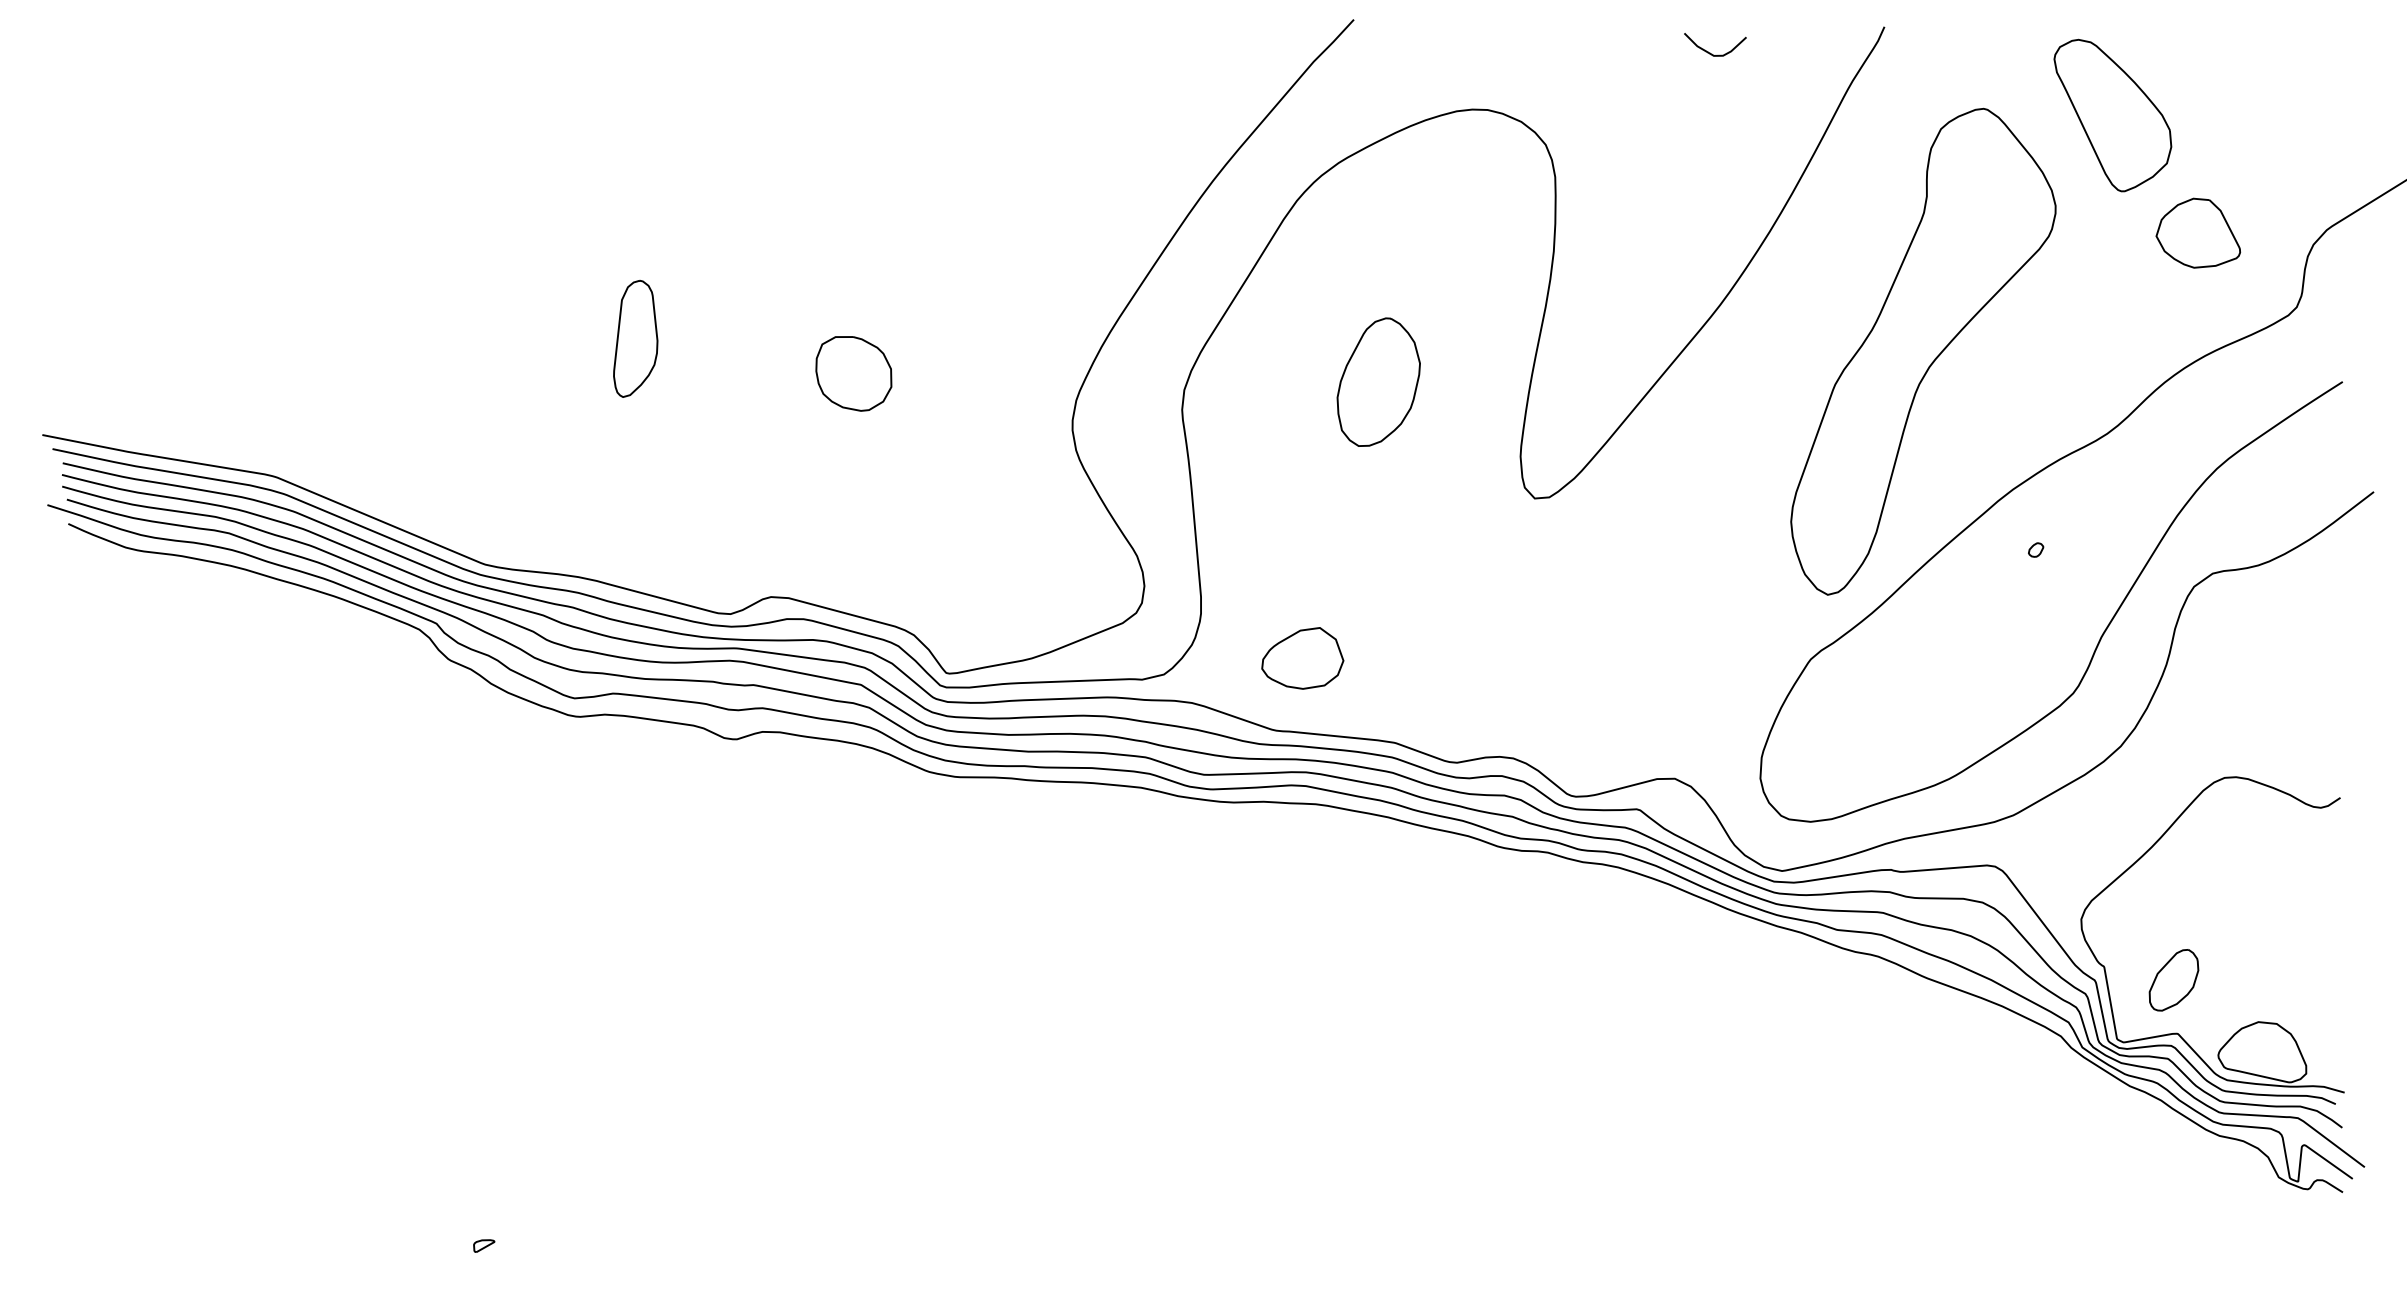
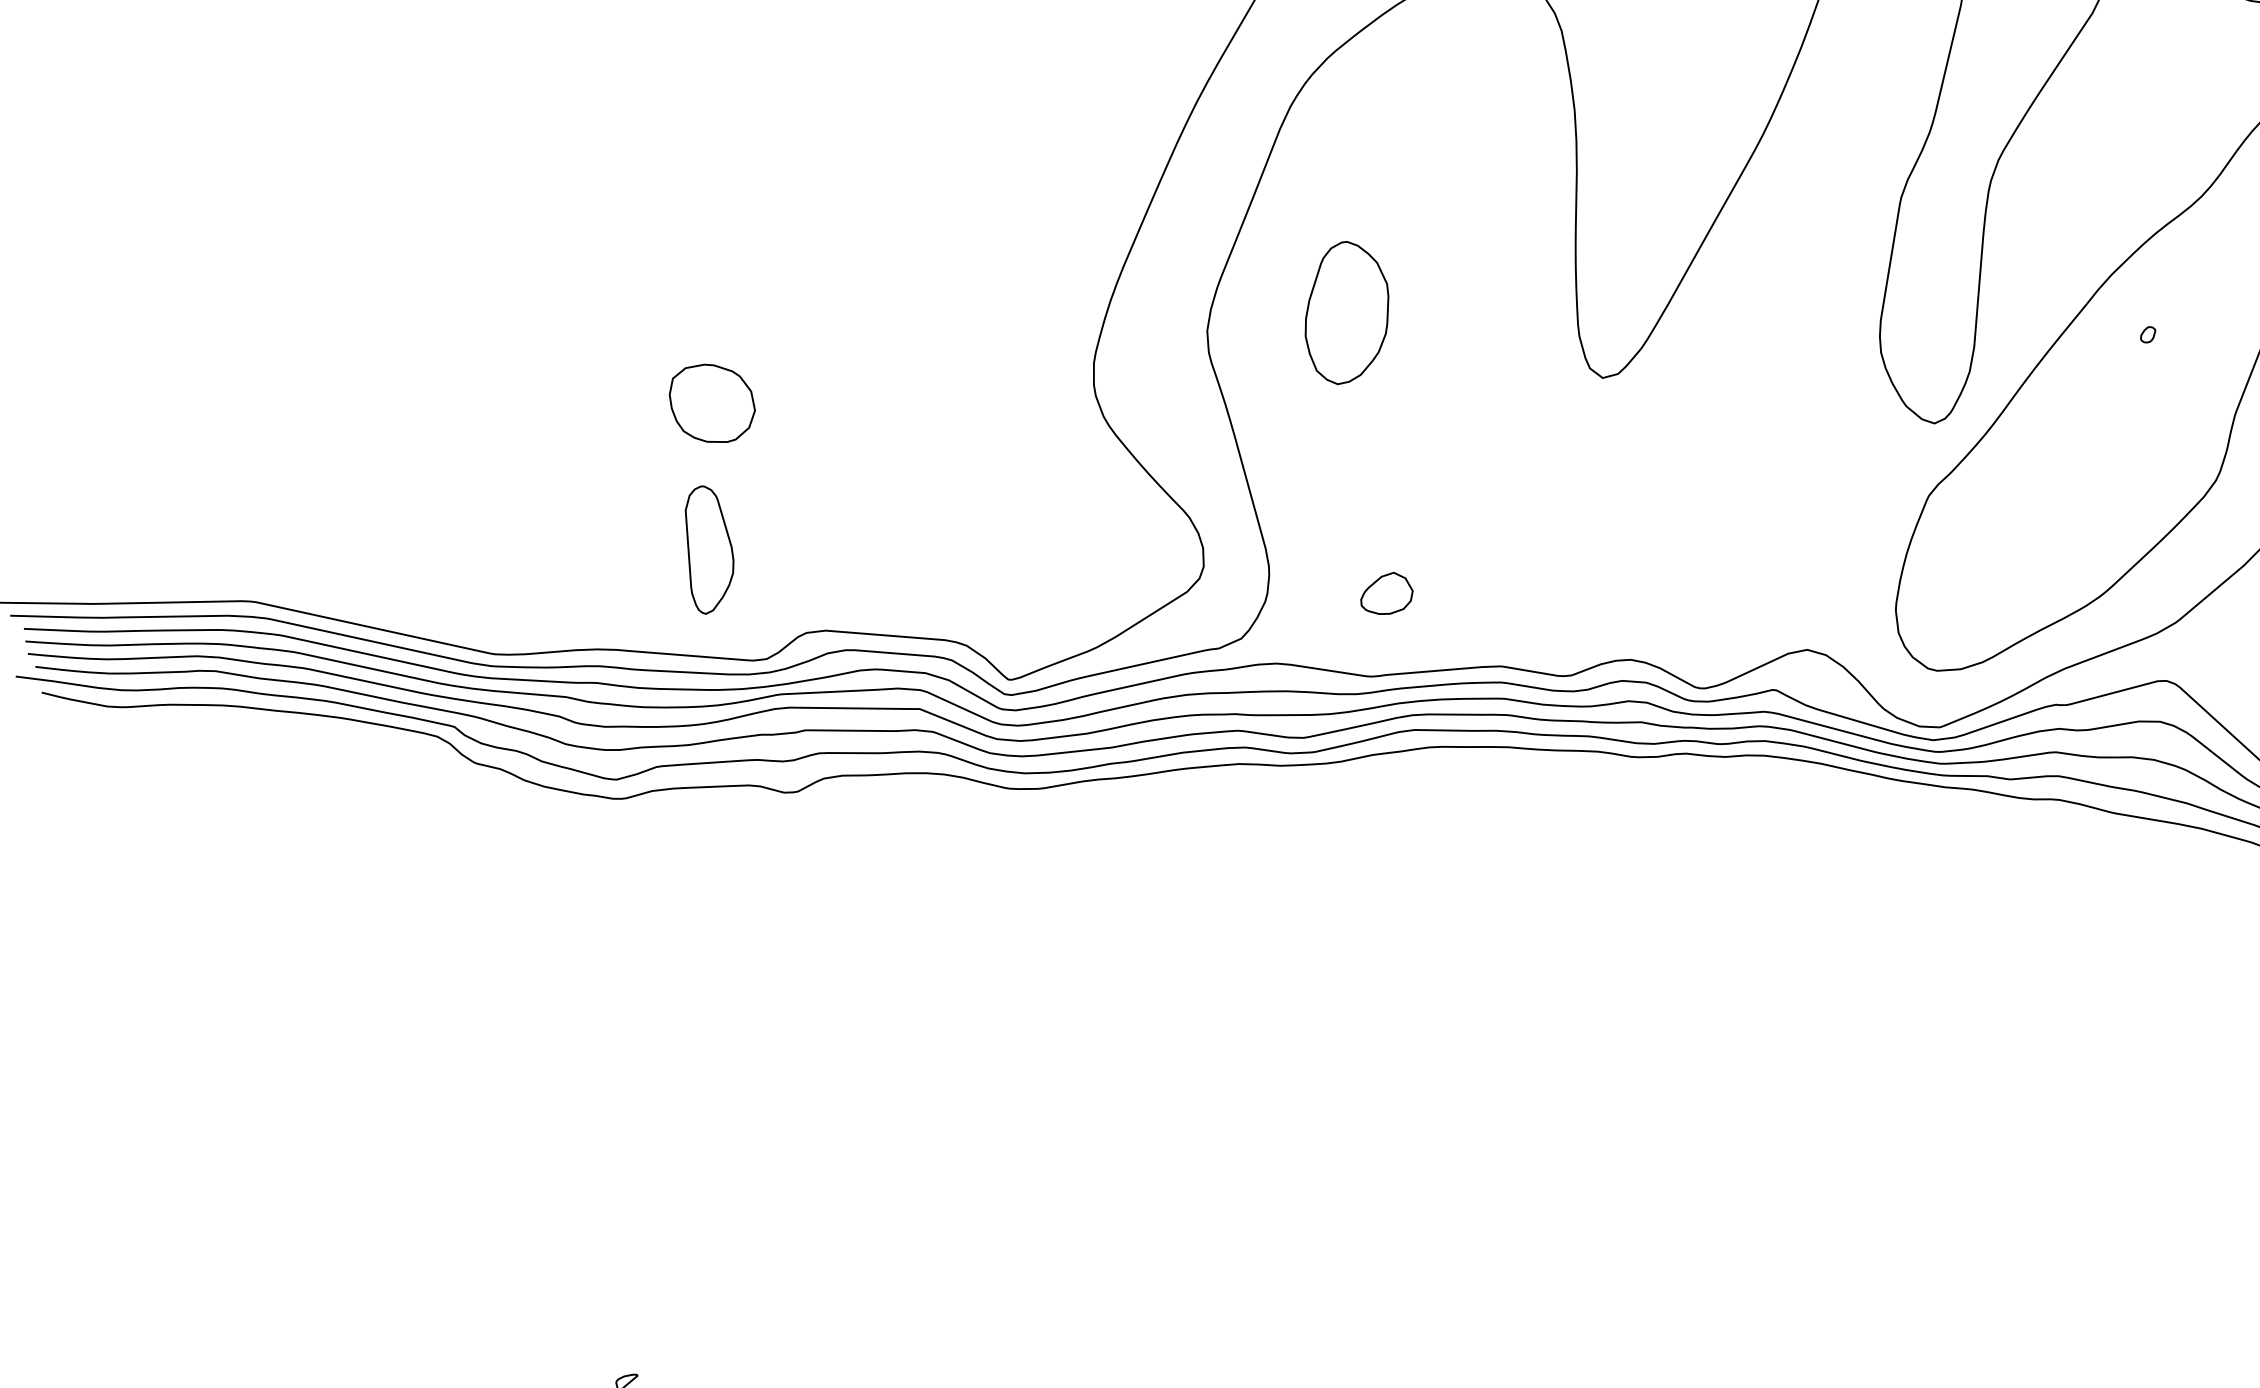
part: (635, 338) -> (707, 548), moved
part: (853, 373) -> (711, 403), moved
part: (1378, 381) -> (1346, 311), moved
part: (1302, 658) -> (1386, 594), size x0.6

